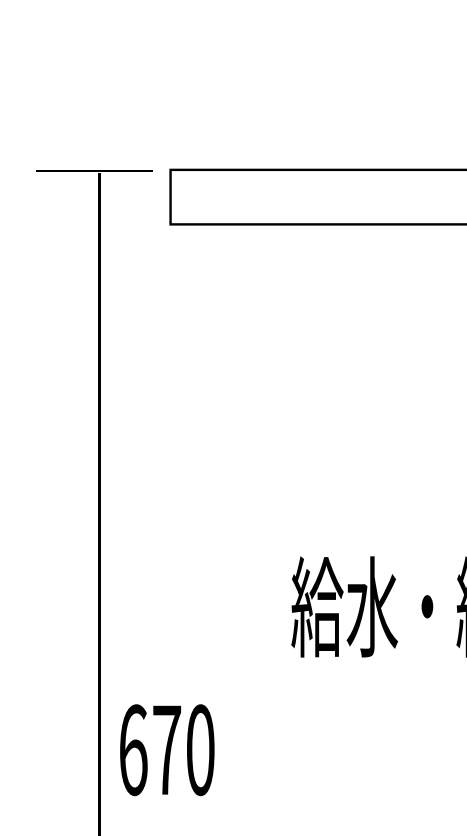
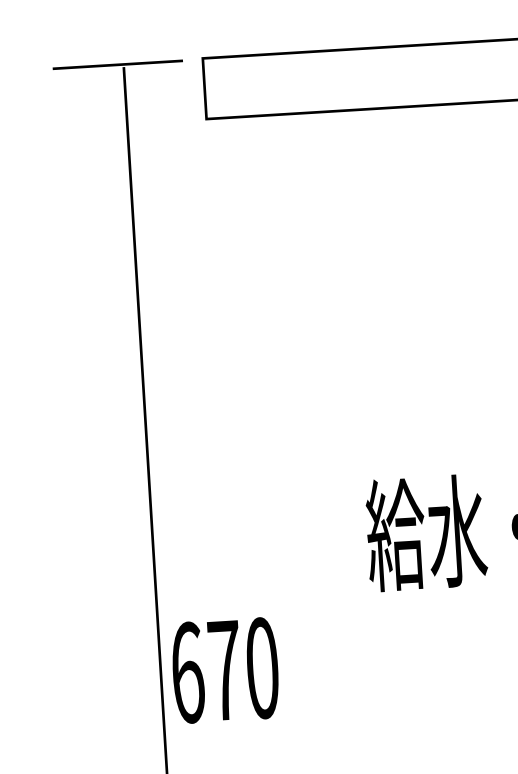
text: (167, 750) -> (225, 670), moved

